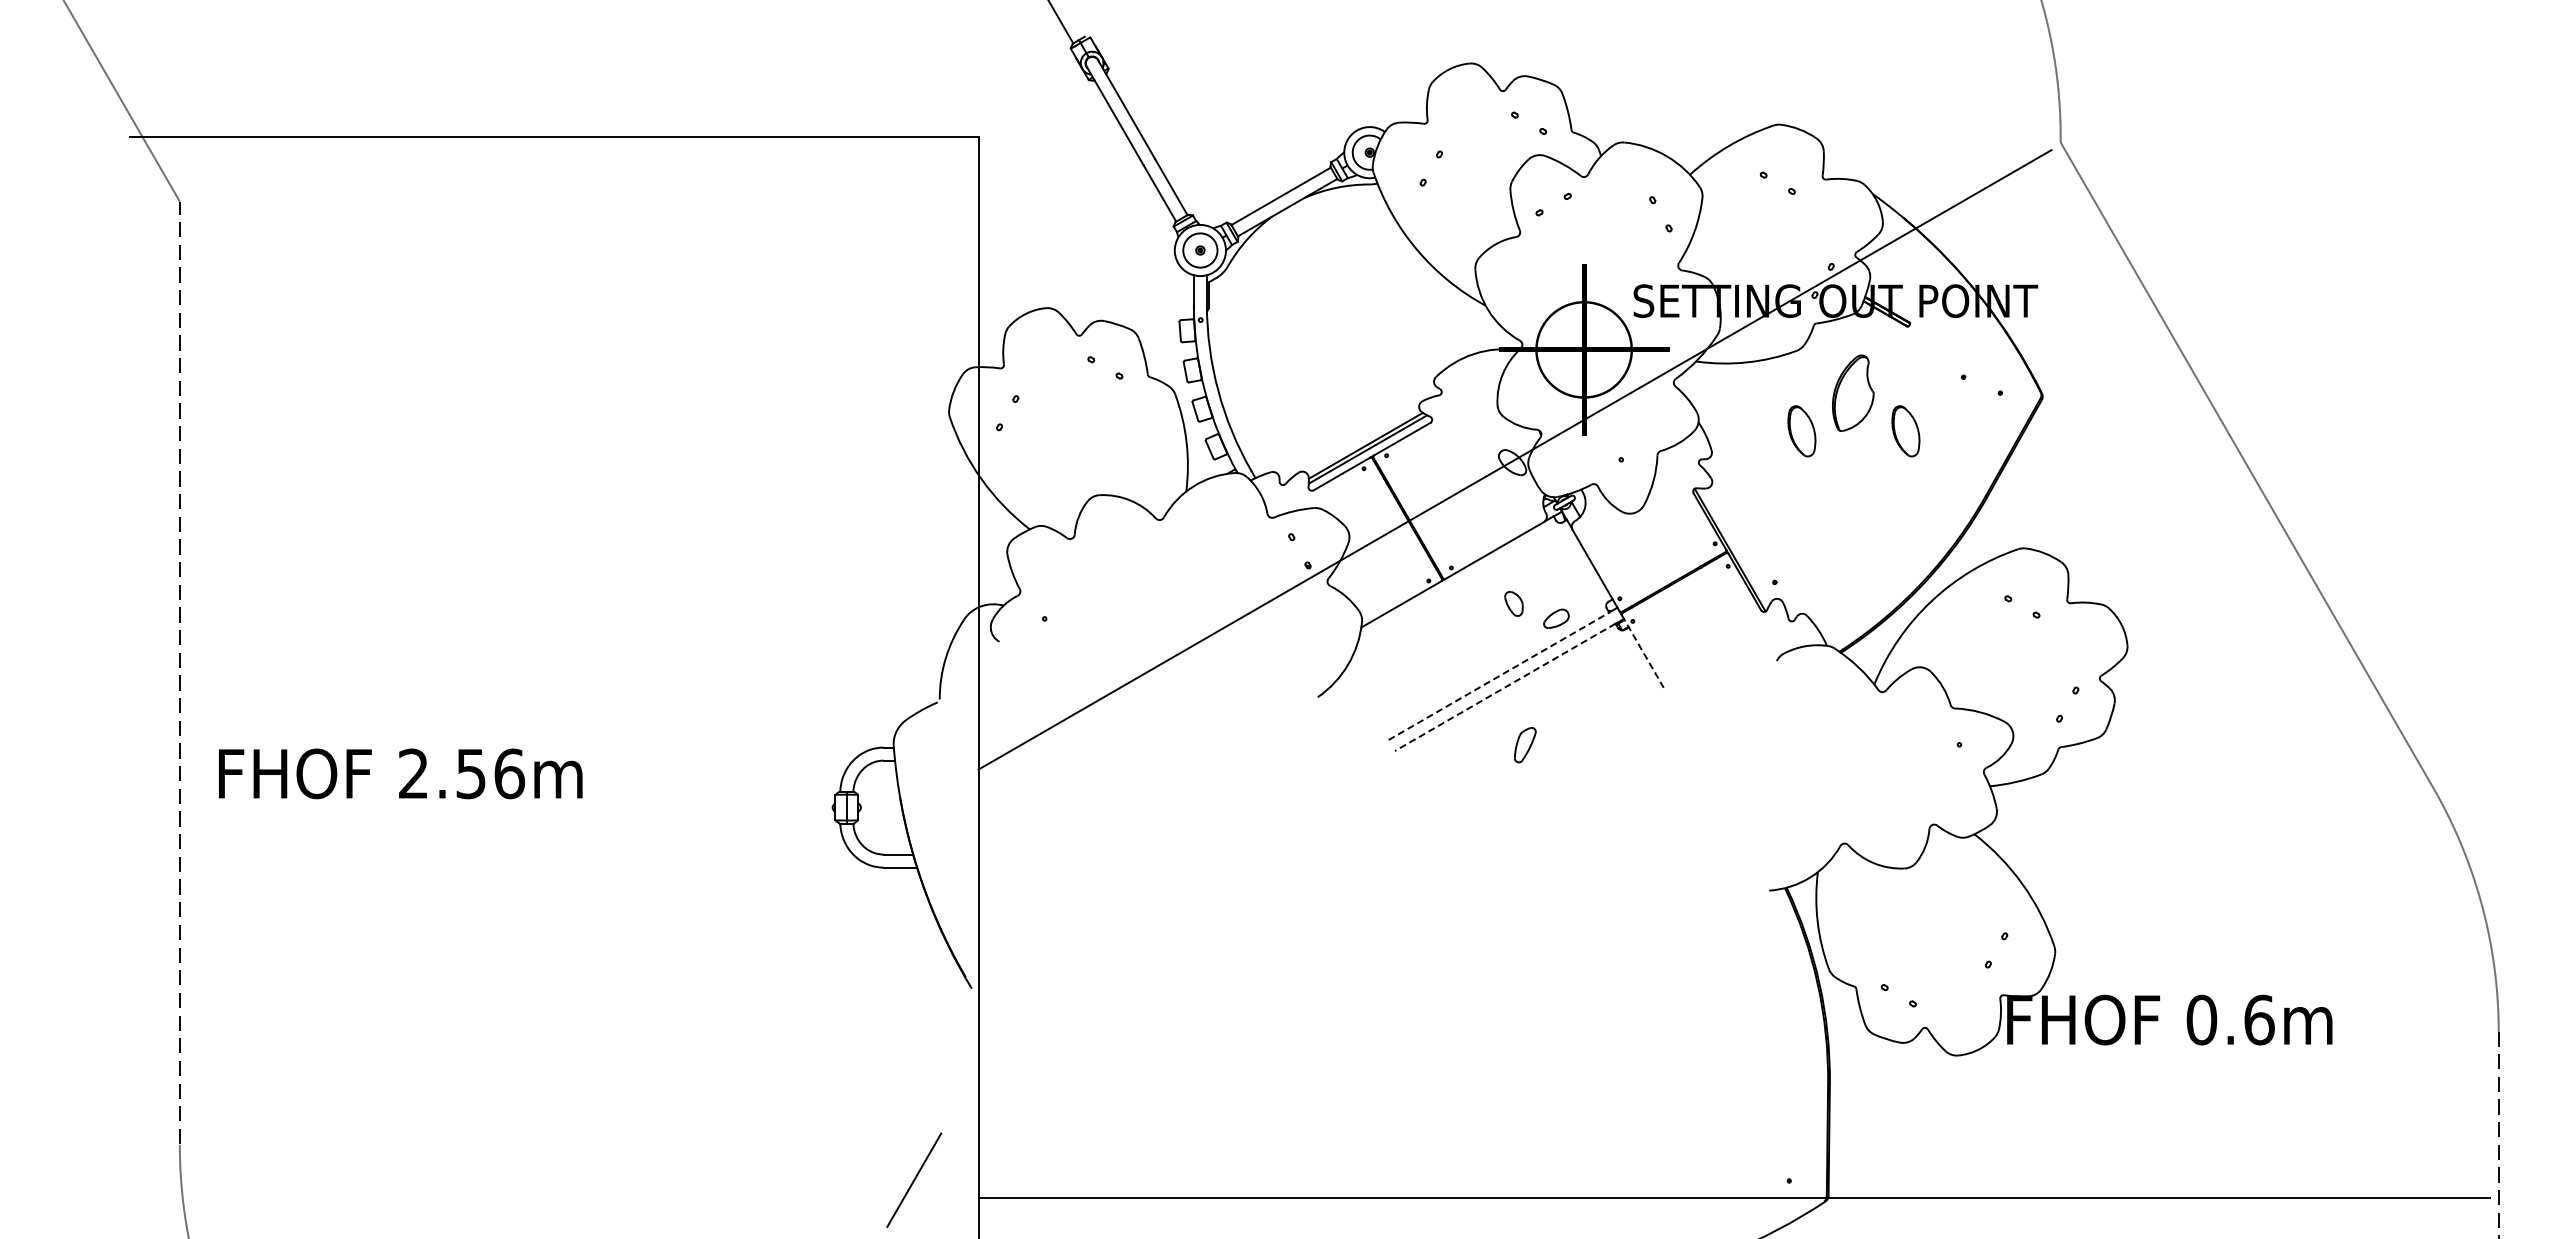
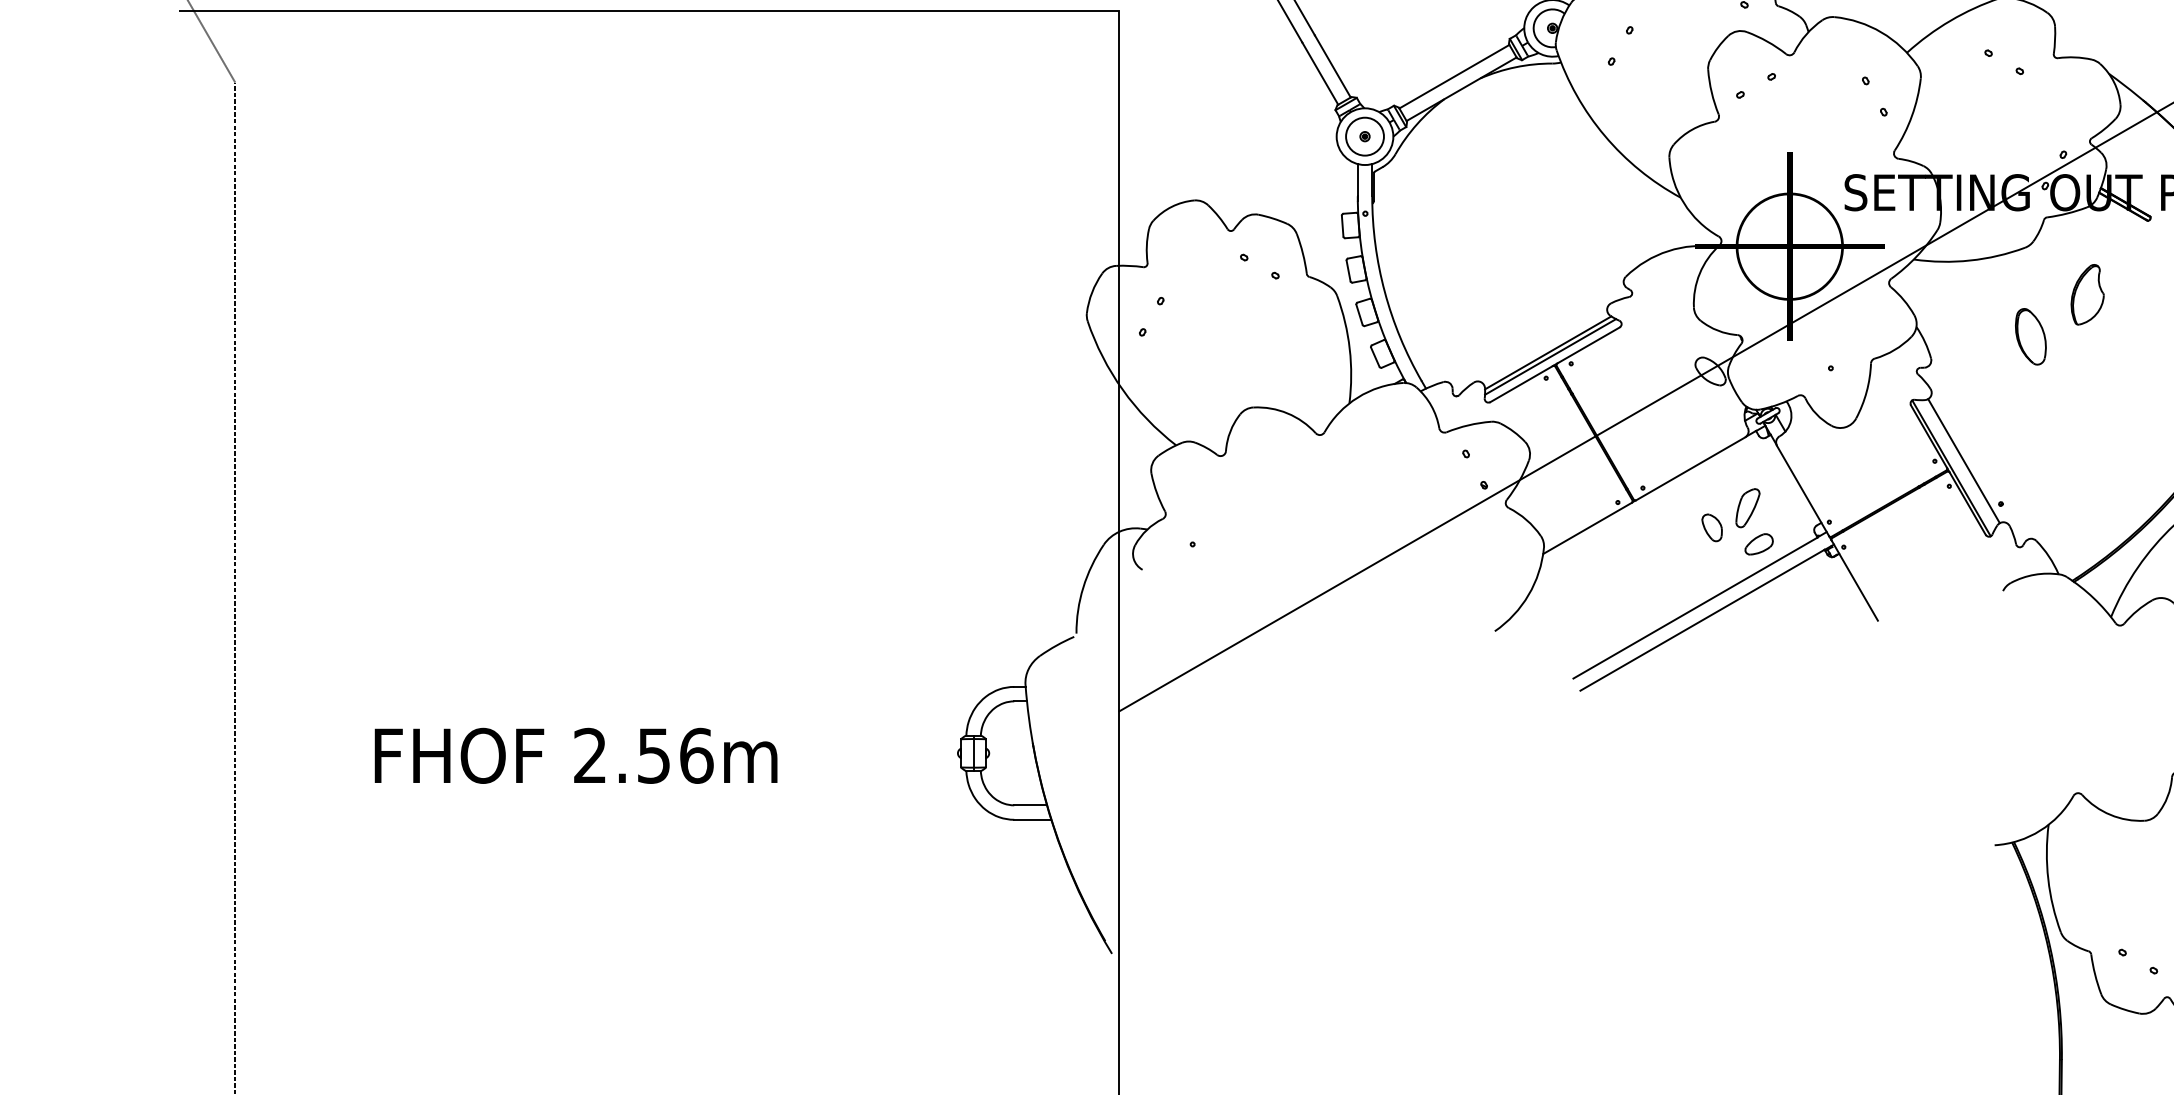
part: (1852, 393) -> (2086, 294), size x0.71
part: (1905, 431) -> (2145, 337), removed
line: (1741, 543) -> (1964, 460), added
line: (1642, 651) -> (1854, 580), dashed -> solid
line: (1499, 676) -> (1696, 608), dashed -> solid
line: (1504, 687) -> (1701, 620), dashed -> solid
part: (1525, 745) -> (1748, 508), moved
text: (400, 773) -> (575, 755), moved

